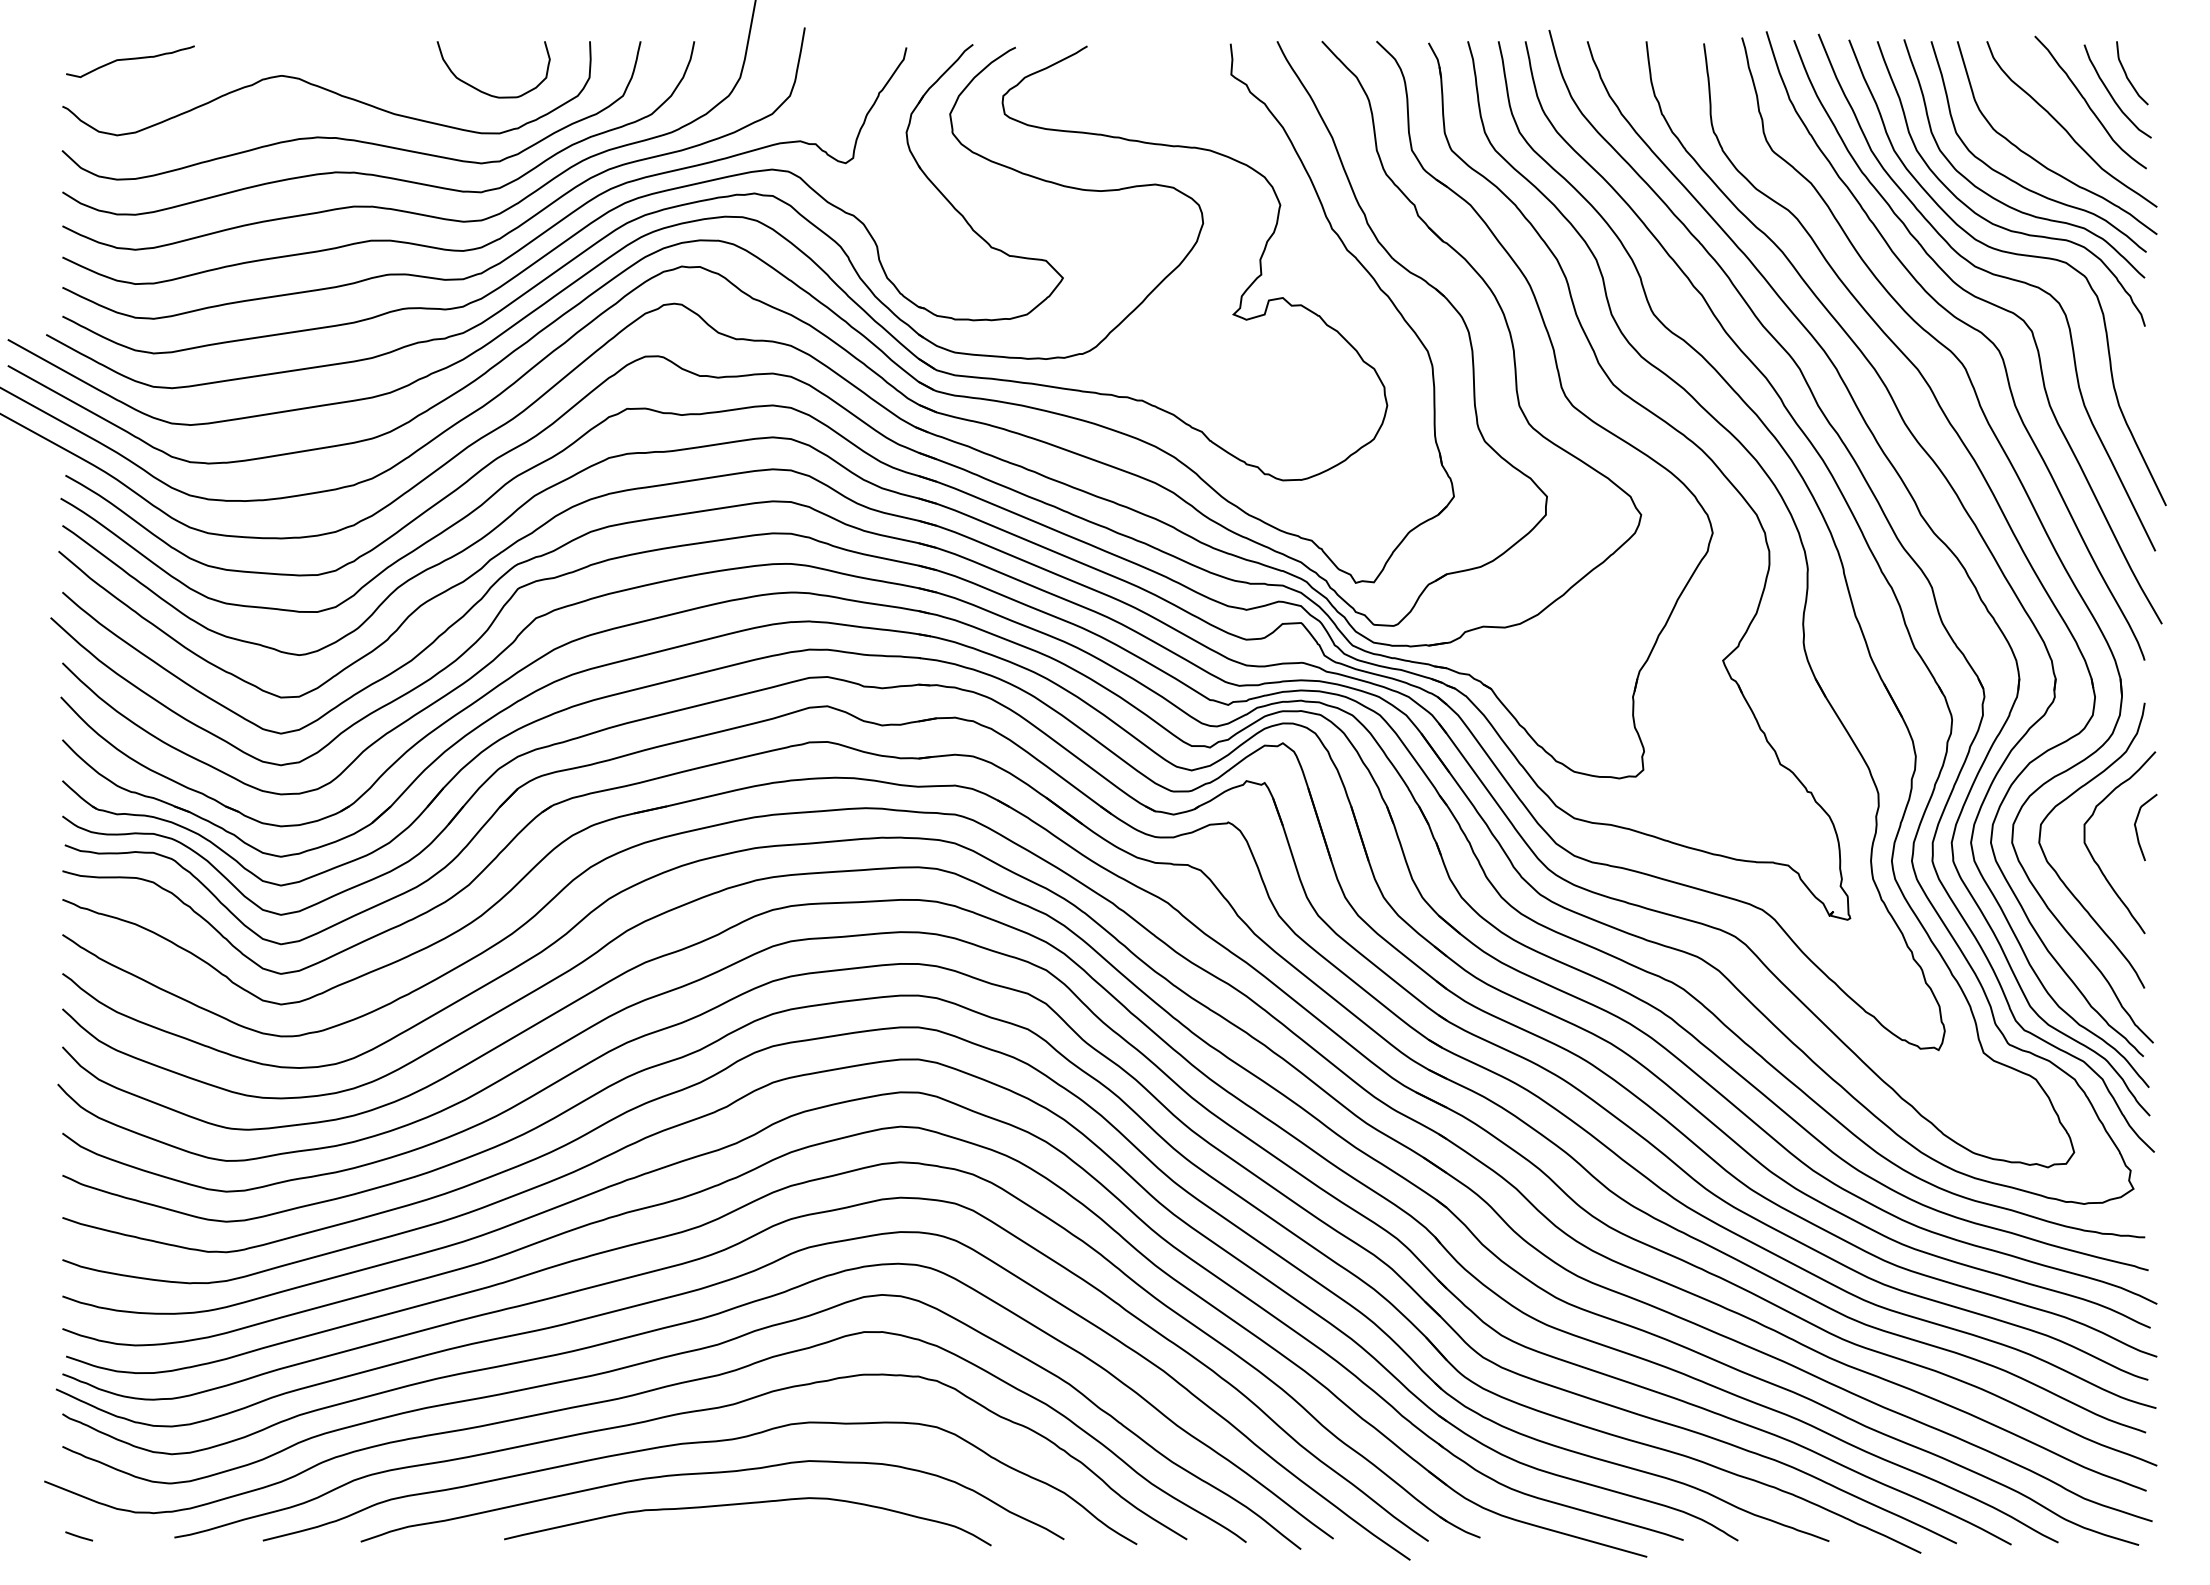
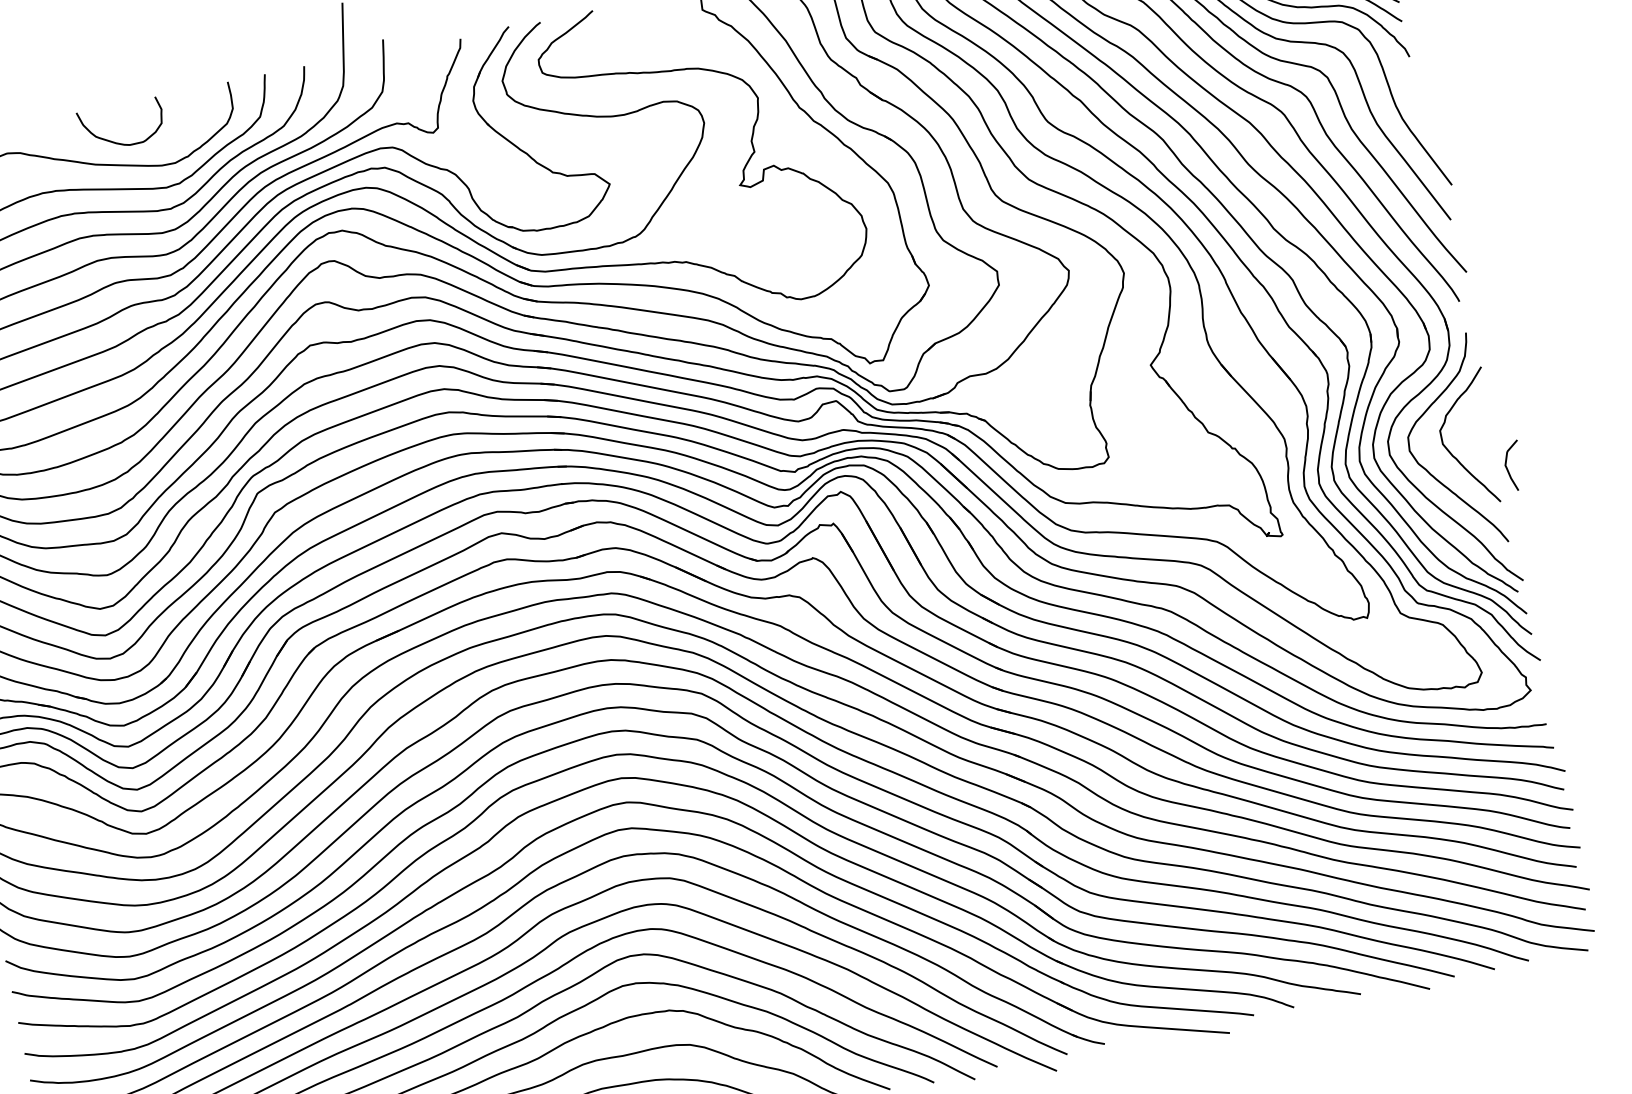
curve: (486, 92) -> (120, 143), moved
curve: (2137, 830) -> (1508, 469), moved

